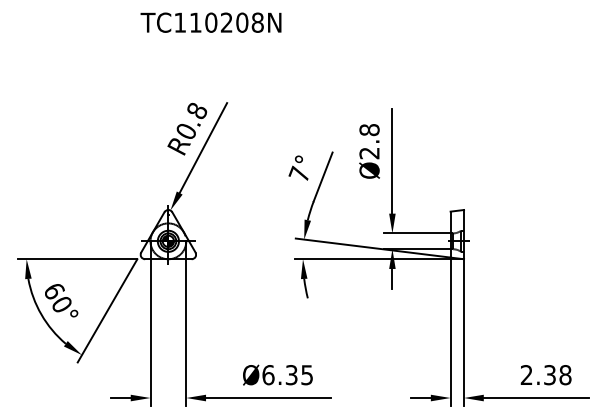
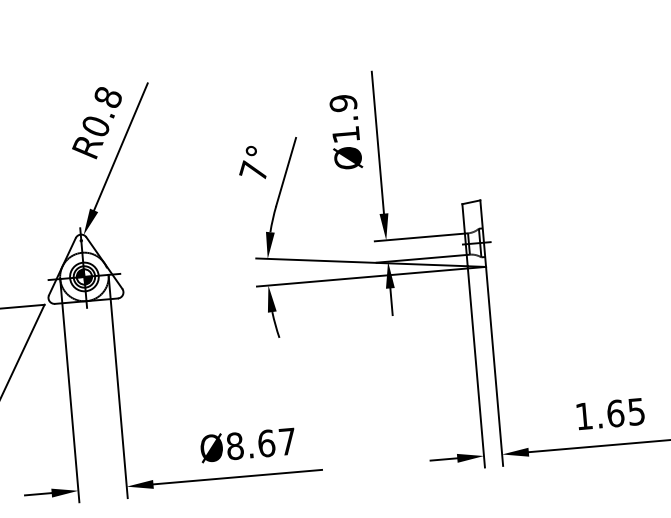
text: (369, 141) -> (344, 118), Ø2.8 -> Ø1.9
text: (287, 375) -> (260, 444), Ø6.35 -> Ø8.67
text: (545, 375) -> (609, 414), 2.38 -> 1.65

